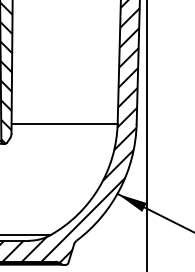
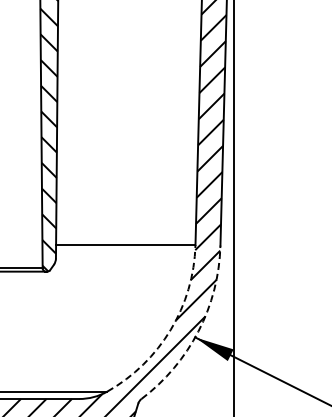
arc: (98, 187) -> (170, 329), solid -> dashed
arc: (119, 189) -> (198, 331), solid -> dashed

